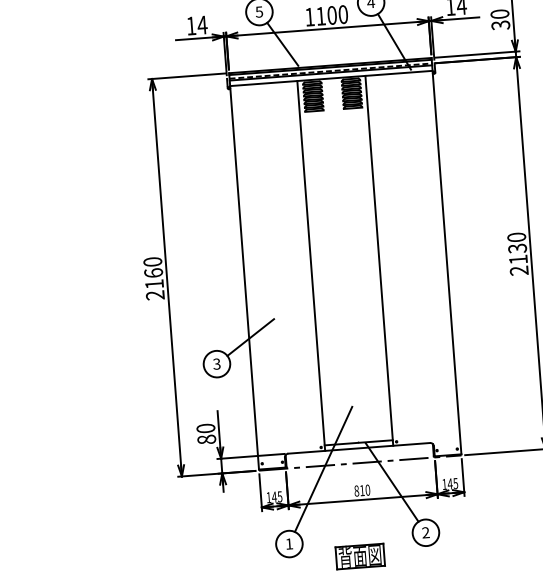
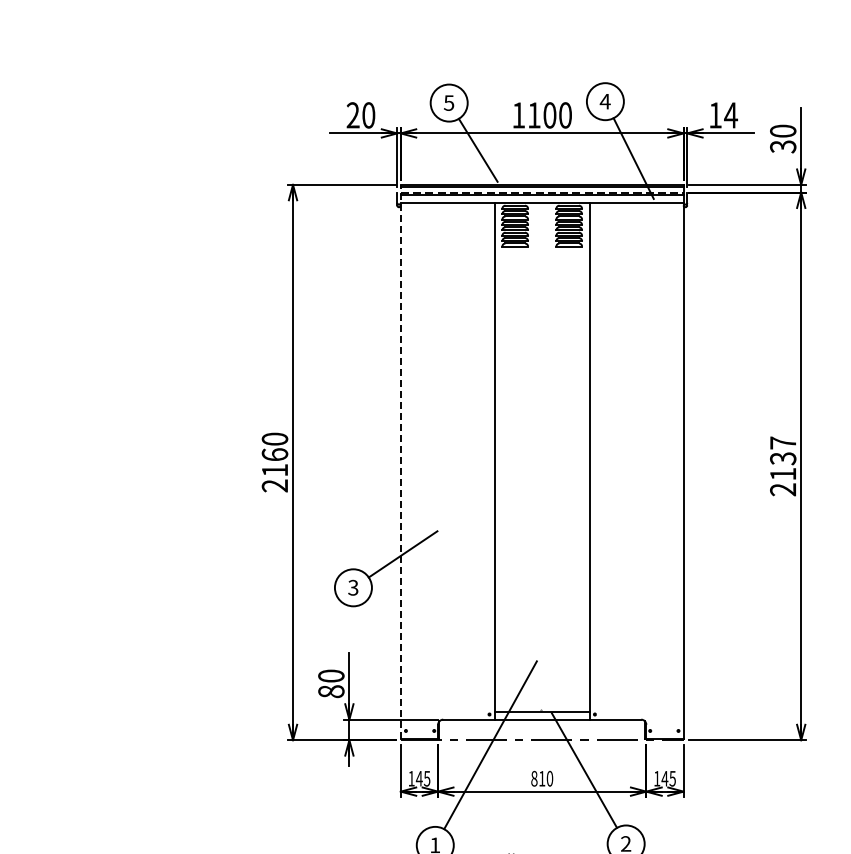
text: (196, 25) -> (360, 115), 14 -> 20
text: (516, 236) -> (783, 442), 2130 -> 2137
line: (243, 271) -> (400, 461), solid -> dashed

